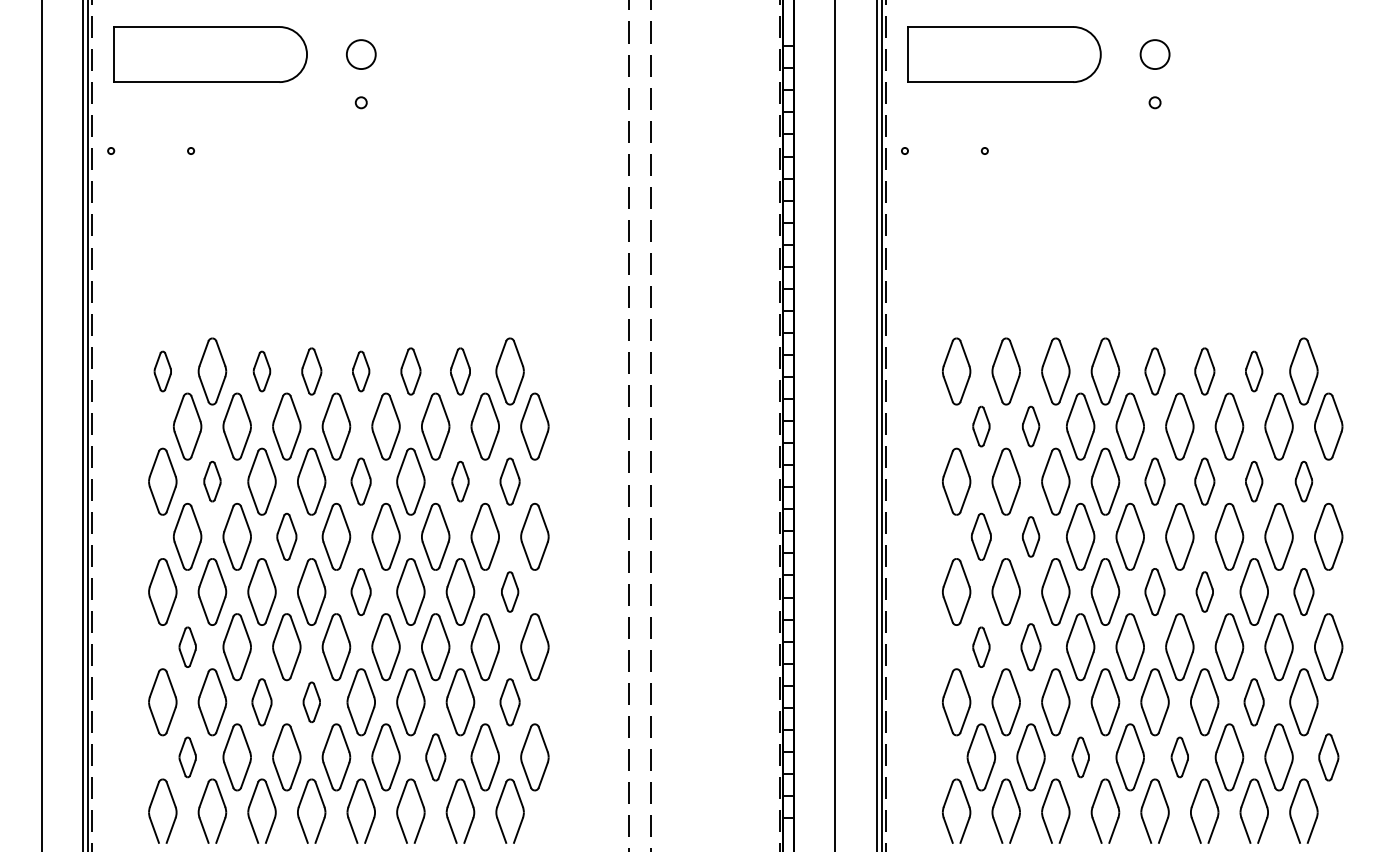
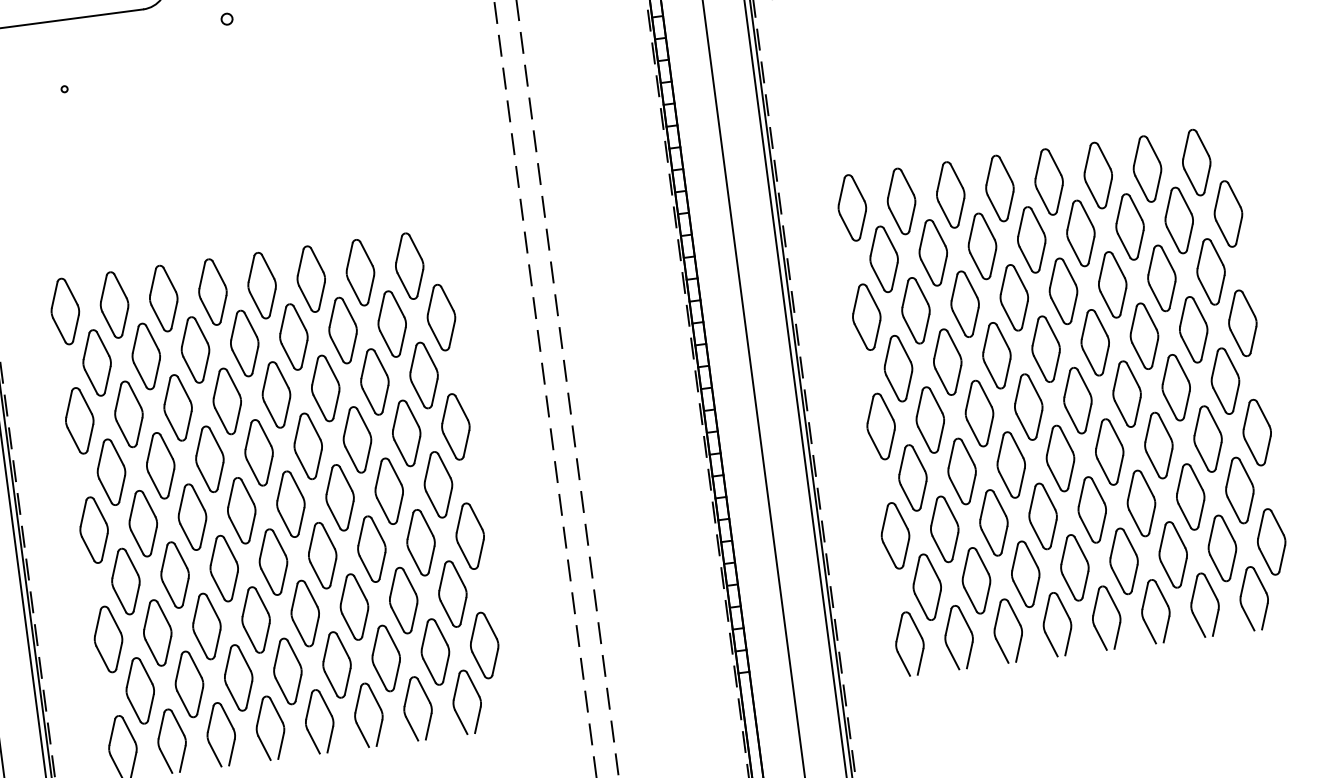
part: (162, 371) -> (65, 311), size x1.67
part: (261, 371) -> (163, 298), size x1.67
part: (311, 371) -> (212, 292), size x1.43
part: (360, 371) -> (261, 285), size x1.67
part: (410, 371) -> (310, 279), size x1.43
part: (460, 371) -> (360, 272), size x1.43
part: (1154, 371) -> (1048, 182), size x1.43
part: (1204, 371) -> (1098, 175), size x1.43
part: (1253, 371) -> (1146, 169), size x1.67
part: (981, 426) -> (884, 259), size x1.67
part: (1030, 426) -> (932, 252), size x1.67
part: (212, 481) -> (128, 414), size x1.67
part: (360, 481) -> (275, 394), size x1.43
part: (460, 481) -> (374, 381), size x1.67
part: (509, 481) -> (423, 375), size x1.43
part: (1154, 481) -> (1062, 291), size x1.43
part: (1204, 481) -> (1112, 284), size x1.43
part: (1253, 481) -> (1161, 278), size x1.67
part: (1303, 481) -> (1210, 271), size x1.67
part: (286, 536) -> (209, 458), size x1.43
part: (981, 536) -> (898, 368), size x1.43
part: (1030, 536) -> (947, 361), size x1.67
part: (360, 591) -> (290, 503), size x1.43
part: (509, 591) -> (437, 484), size x1.67
part: (1154, 591) -> (1077, 400), size x1.43
part: (1204, 591) -> (1126, 393), size x1.67
part: (1303, 591) -> (1225, 380), size x1.43
part: (187, 647) -> (125, 581), size x1.67
part: (981, 647) -> (913, 478), size x1.67
part: (1030, 647) -> (961, 471), size x1.43
part: (261, 702) -> (206, 626), size x1.43
part: (311, 702) -> (255, 620), size x1.67
part: (509, 702) -> (452, 594), size x1.43
part: (1253, 702) -> (1189, 497), size x1.43
part: (187, 757) -> (140, 691), size x1.67
part: (435, 757) -> (386, 658), size x1.43
part: (1080, 757) -> (1025, 574), size x1.67
part: (1179, 757) -> (1123, 561), size x1.67
part: (1328, 757) -> (1271, 542), size x1.43

